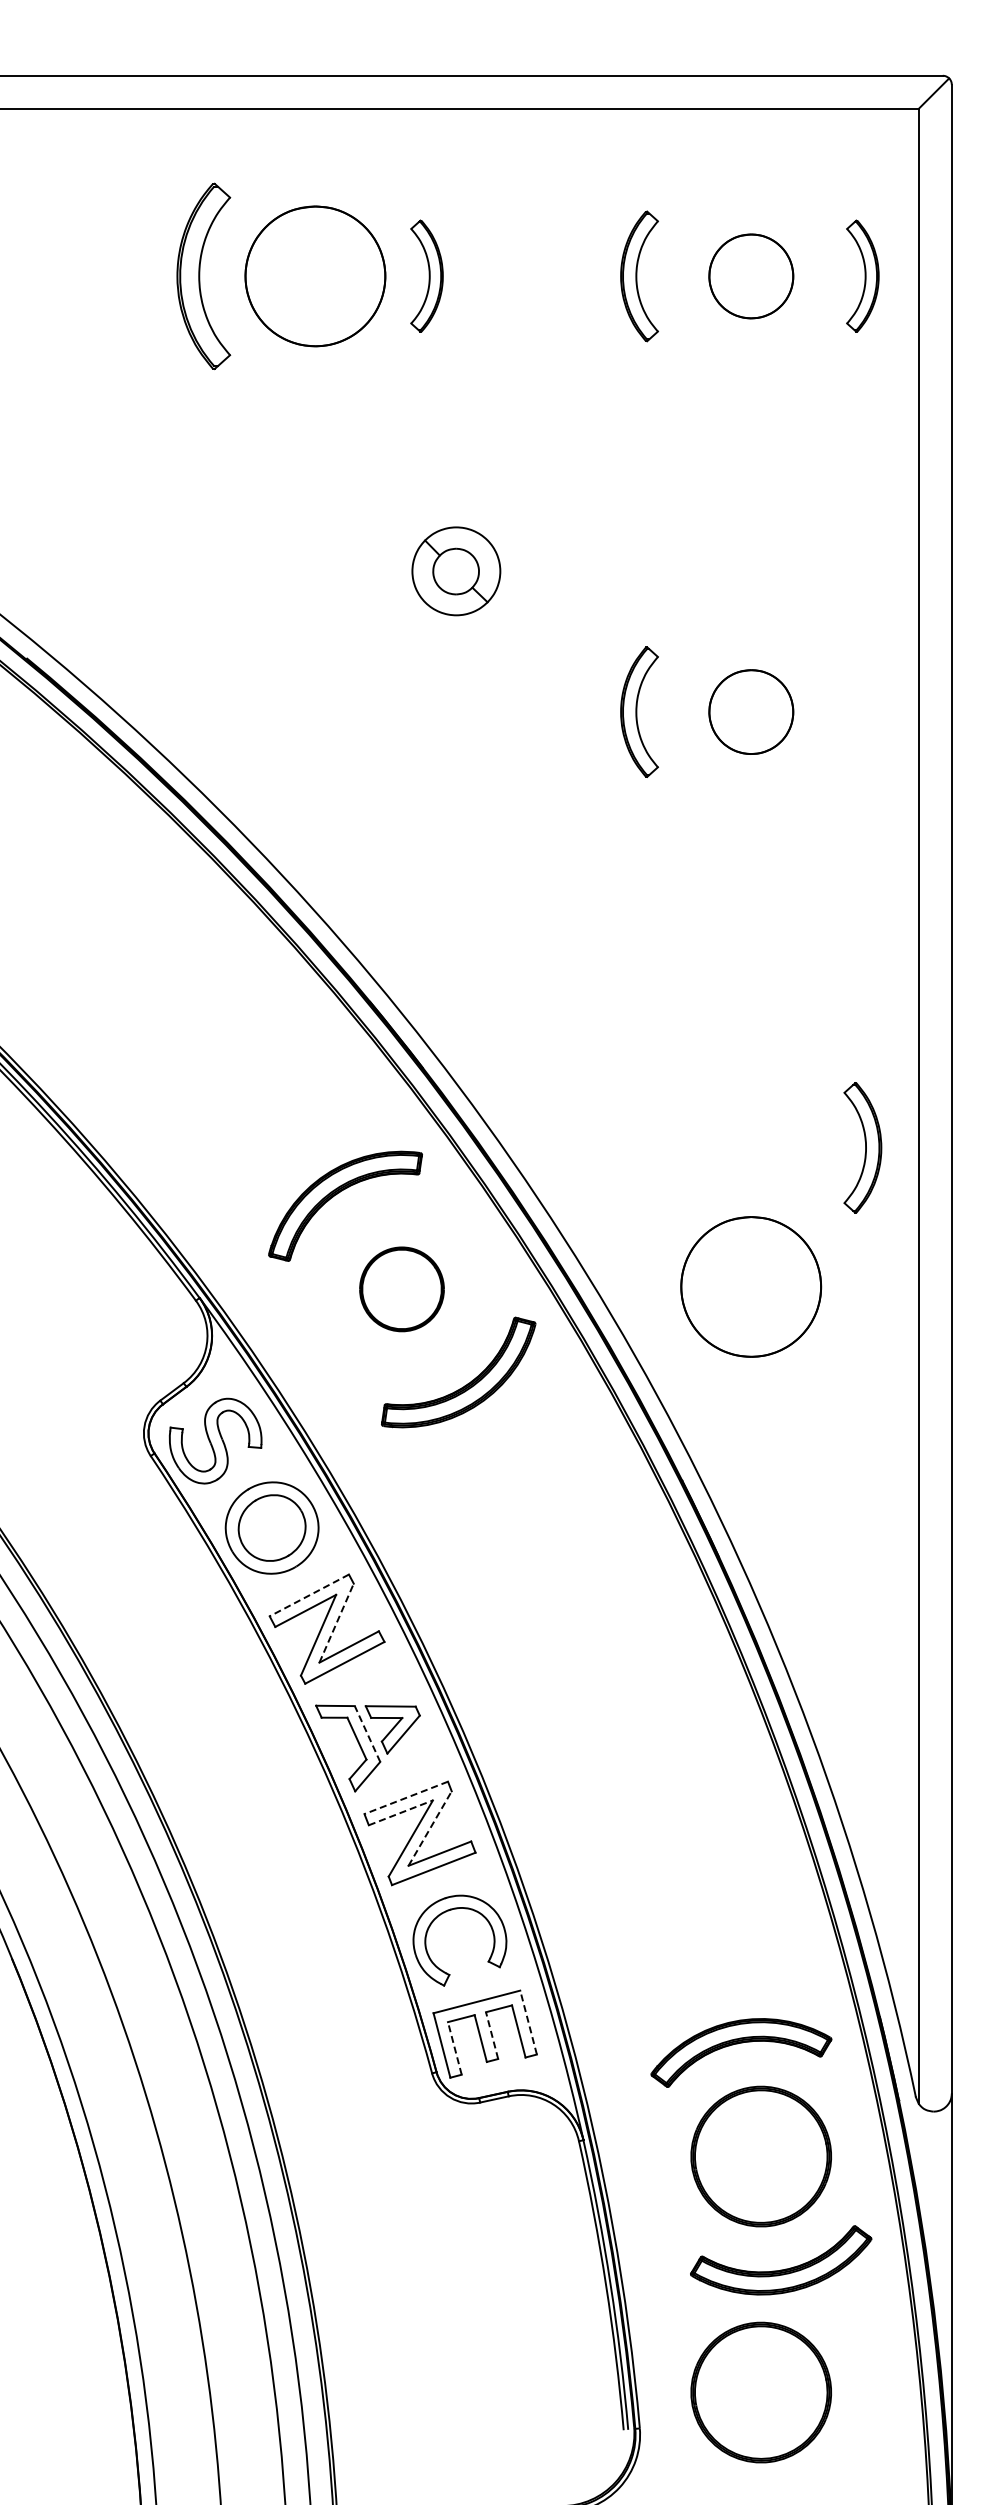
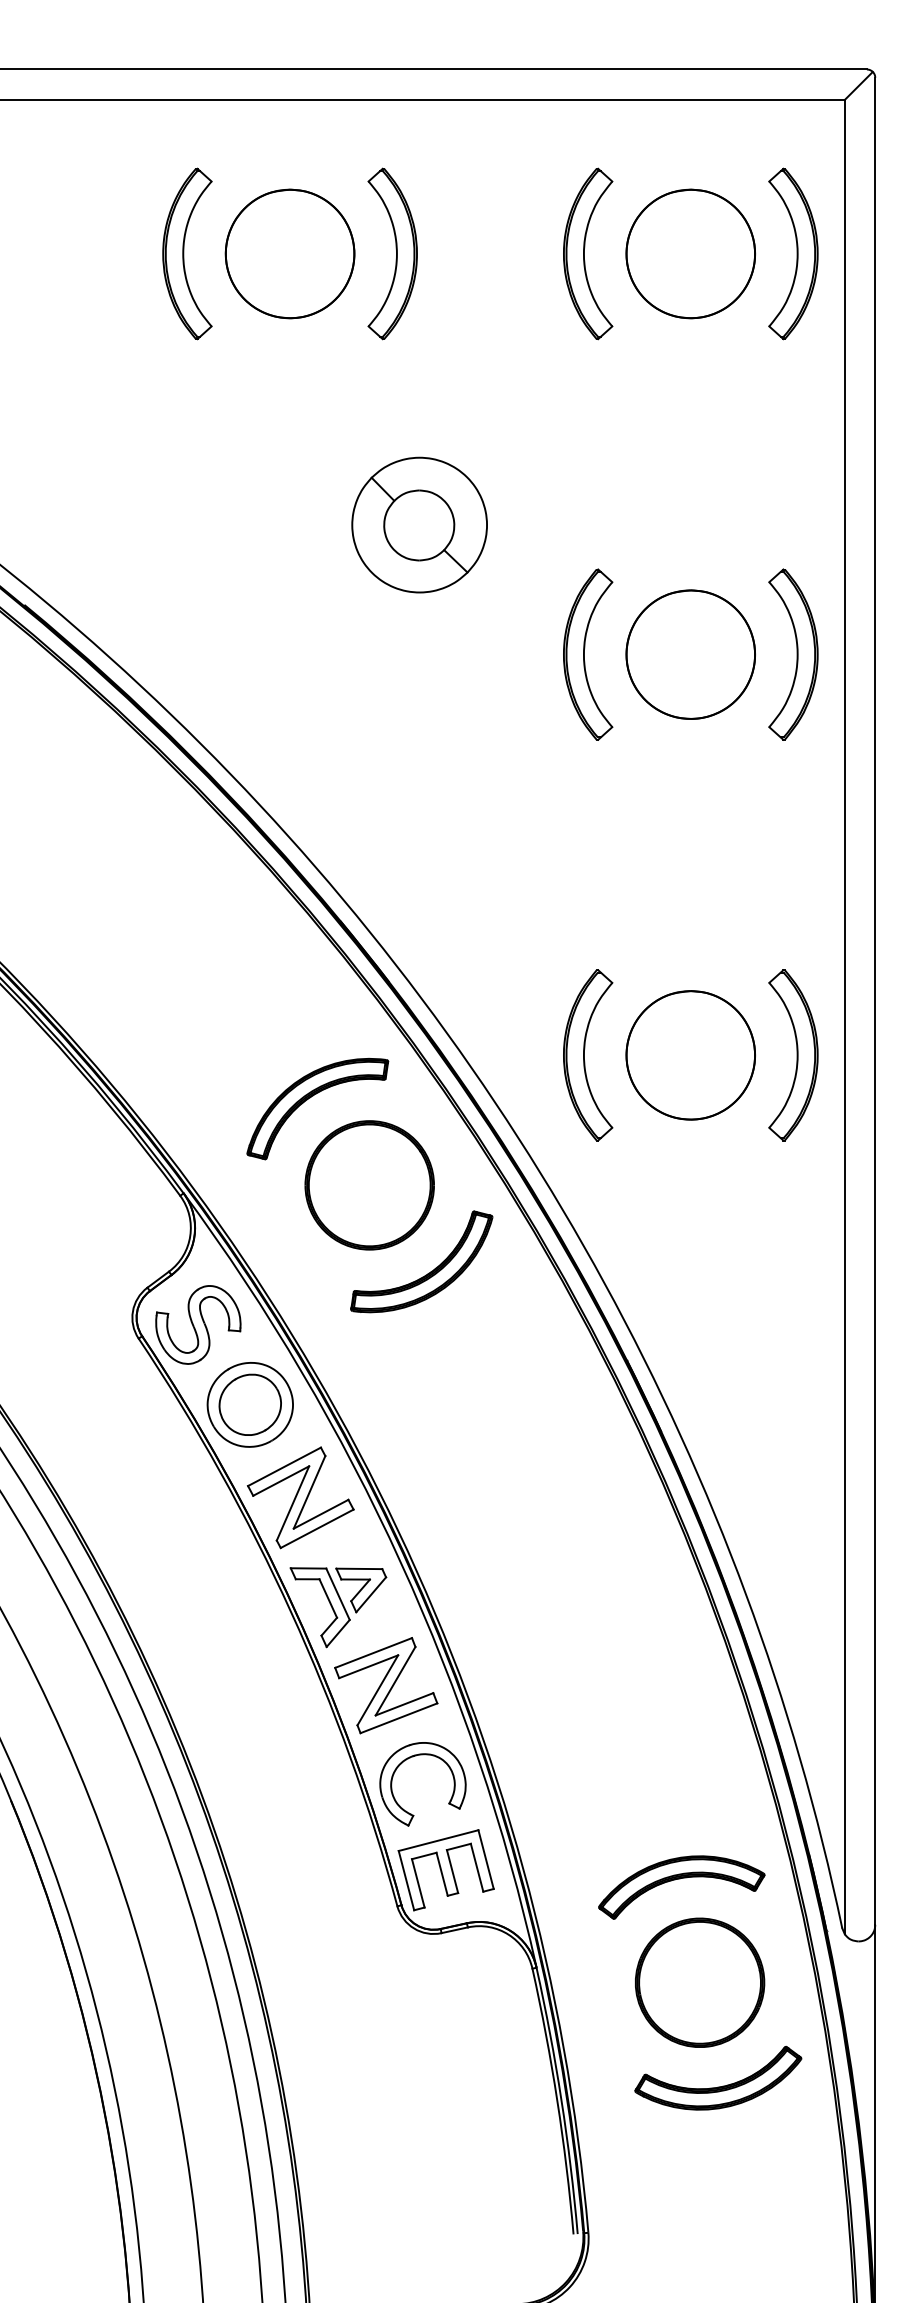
part: (426, 275) -> (392, 253), size x1.67
part: (862, 275) -> (793, 253), size x1.67
part: (639, 276) -> (588, 254), size x1.43
part: (751, 276) -> (691, 254), size x1.67
part: (456, 571) -> (419, 525), size x1.67
part: (639, 711) -> (588, 654), size x1.43
part: (751, 711) -> (691, 654), size x1.67
part: (862, 711) -> (793, 654), added
part: (639, 1147) -> (588, 1054), added
part: (862, 1147) -> (793, 1054), size x1.43
part: (751, 1286) -> (691, 1054), moved
part: (401, 1289) -> (369, 1185), size x1.67
line: (309, 1595) -> (284, 1466), dashed -> solid
line: (336, 1622) -> (309, 1491), dashed -> solid
line: (367, 1734) -> (337, 1594), dashed -> solid
line: (406, 1797) -> (373, 1652), dashed -> solid
line: (401, 1812) -> (369, 1666), dashed -> solid
line: (430, 1828) -> (395, 1681), dashed -> solid
line: (528, 2022) -> (486, 1859), dashed -> solid
line: (491, 2035) -> (452, 1871), dashed -> solid
line: (454, 2047) -> (417, 1882), dashed -> solid
part: (760, 2392) -> (699, 2199), removed

